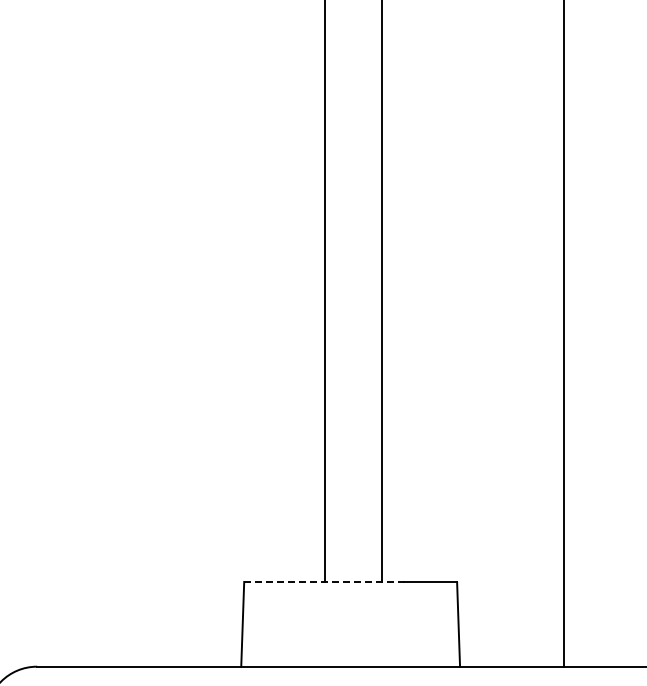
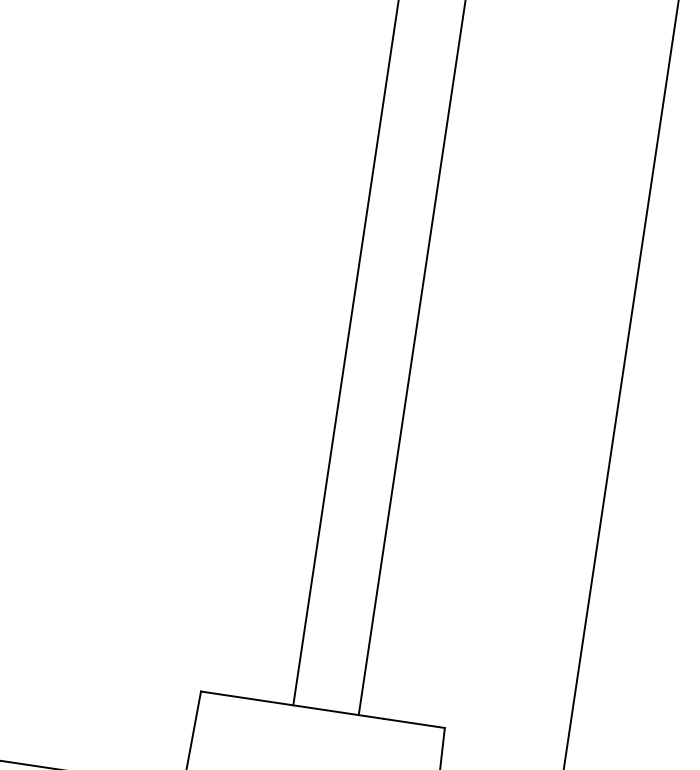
line: (324, 581) -> (293, 704), dashed -> solid

